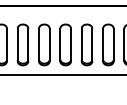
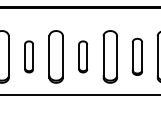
part: (22, 44) -> (28, 56), size x0.6
part: (65, 44) -> (83, 56), size x0.6
part: (108, 44) -> (137, 56), size x0.7

